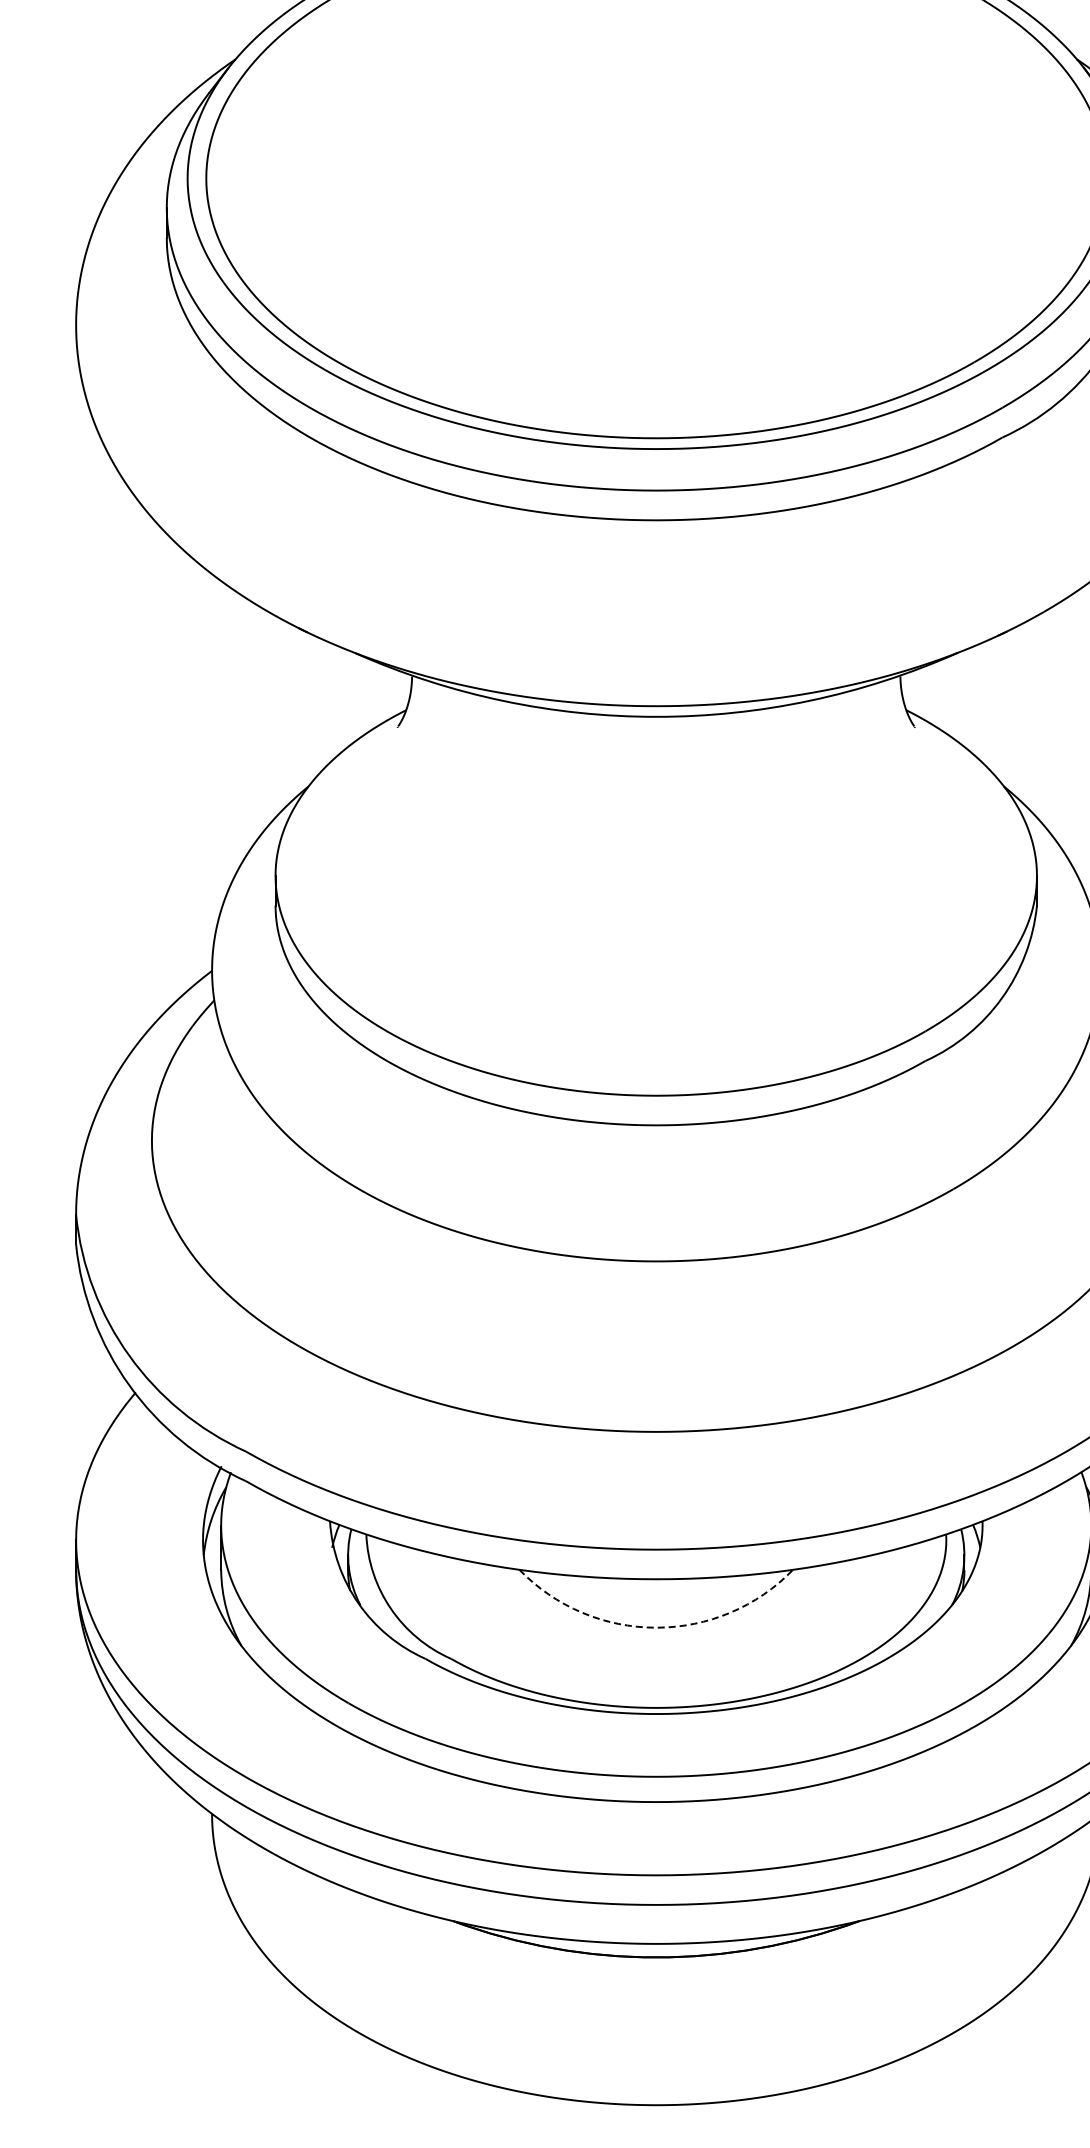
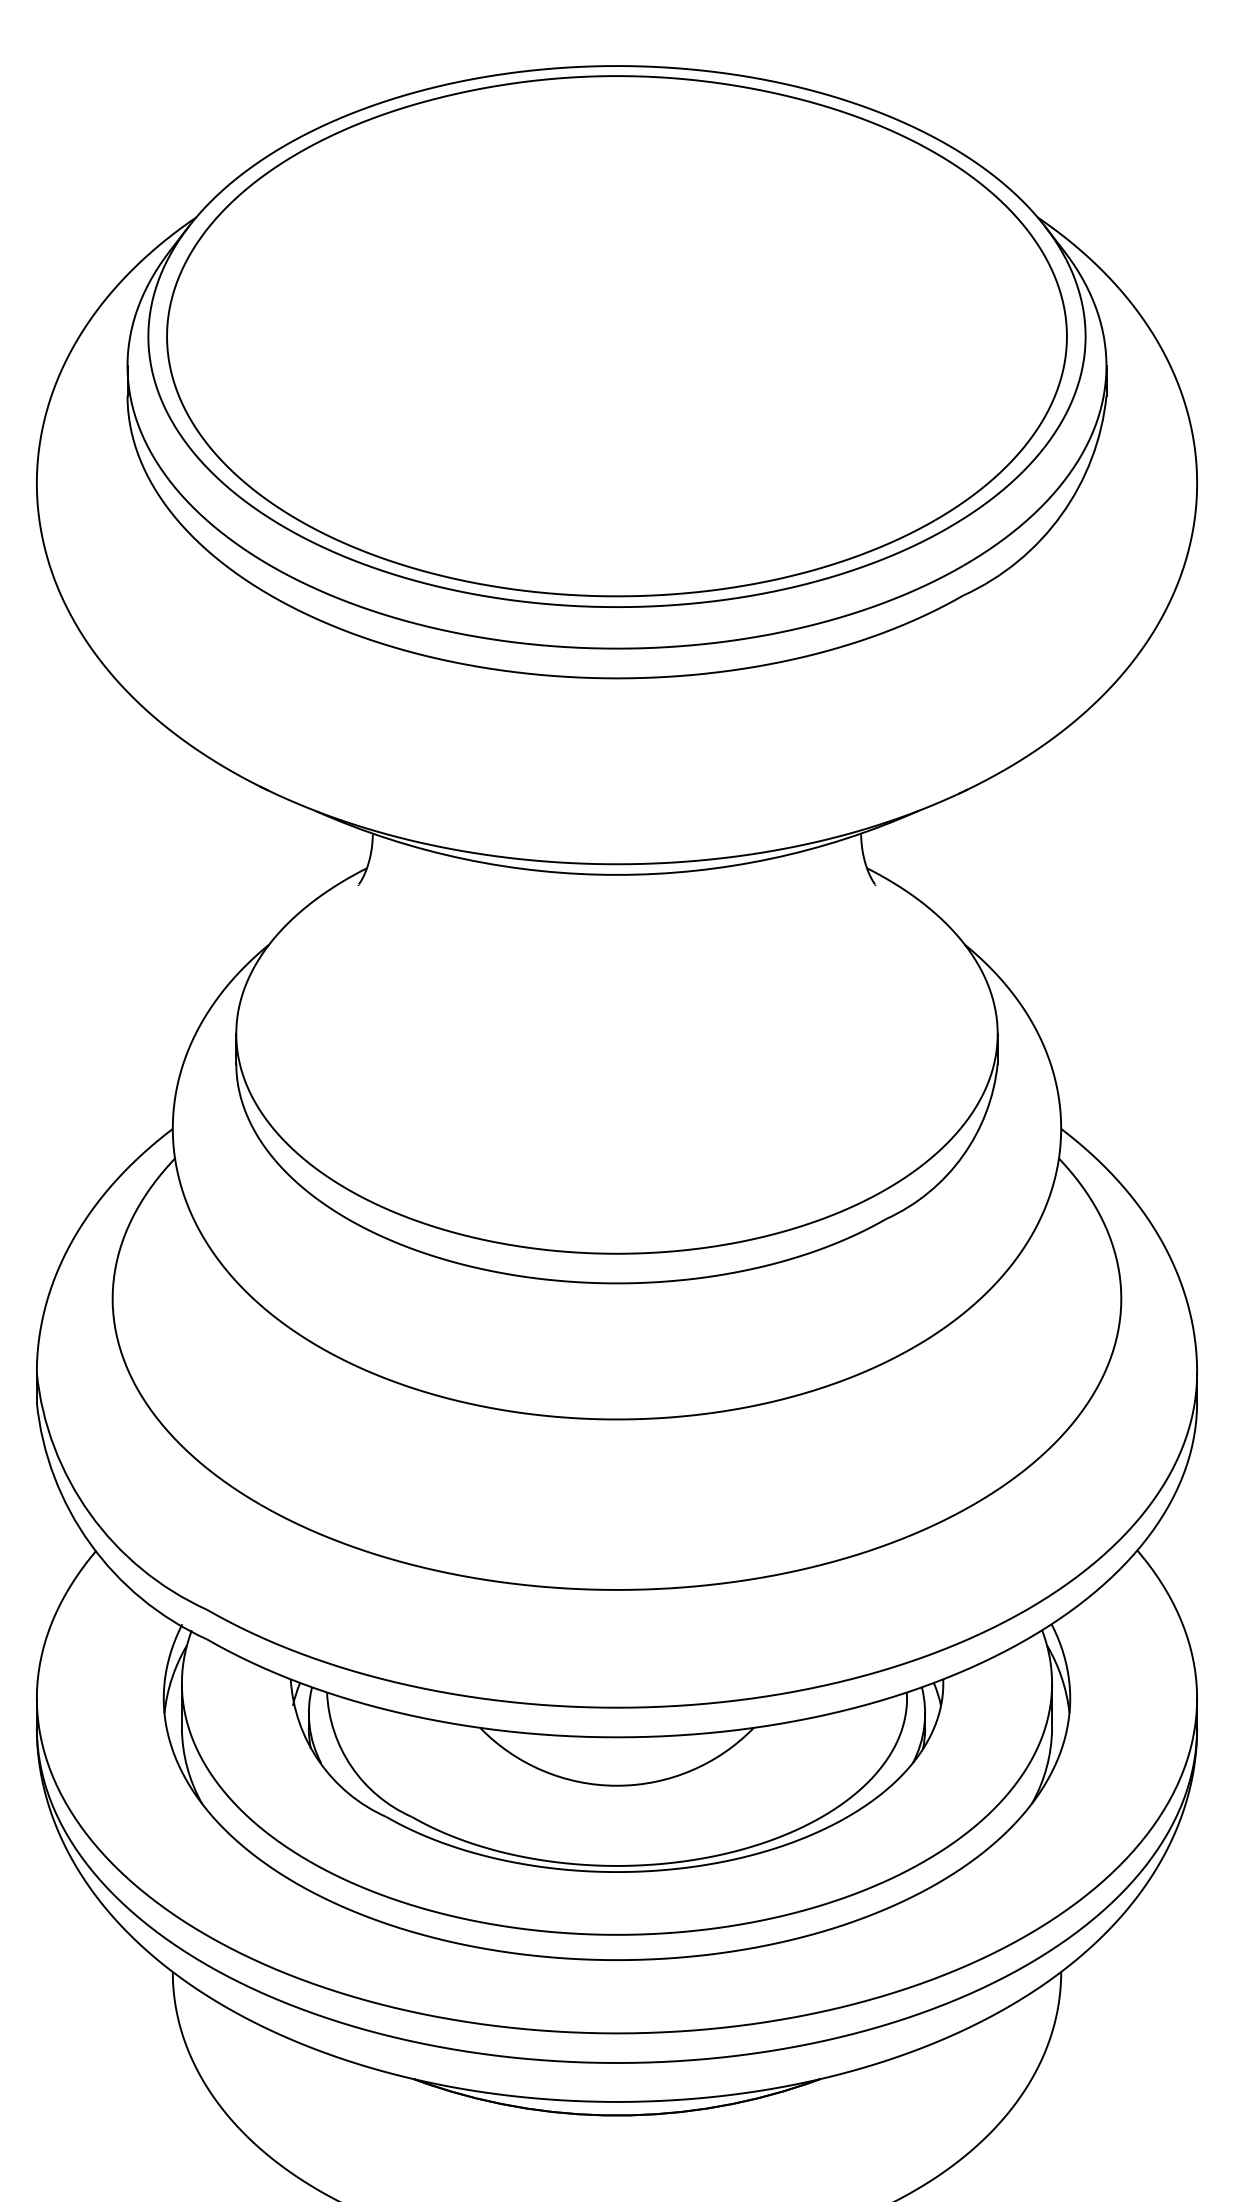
arc: (656, 1627) -> (617, 1785), dashed -> solid

